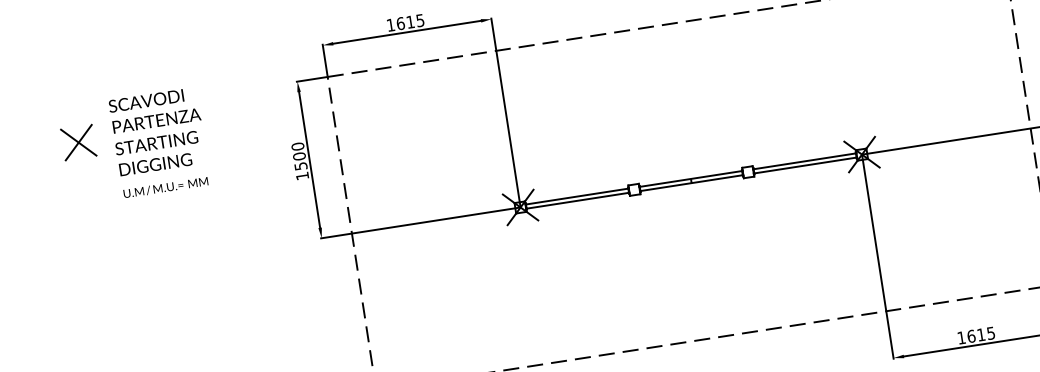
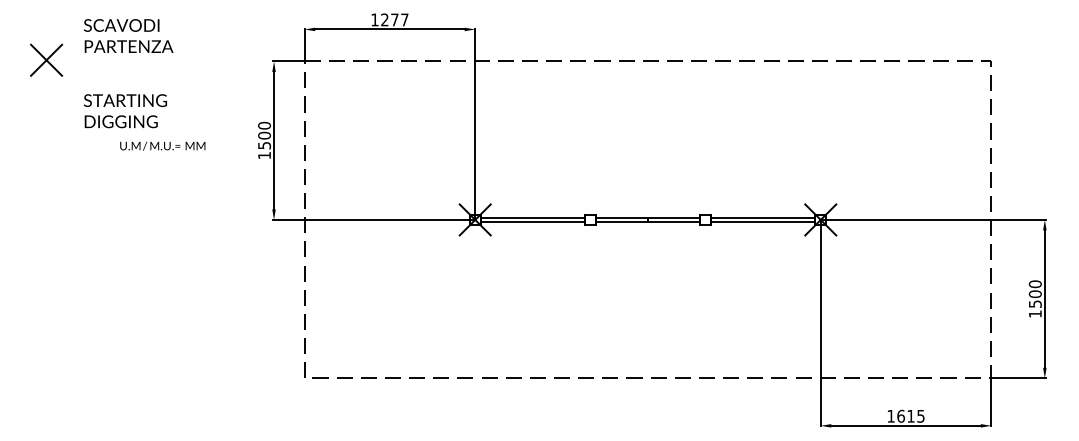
text: (410, 21) -> (394, 19), 1615 -> 1277
text: (154, 109) -> (128, 35), moved
part: (78, 141) -> (46, 59), moved
text: (165, 187) -> (162, 145), moved

